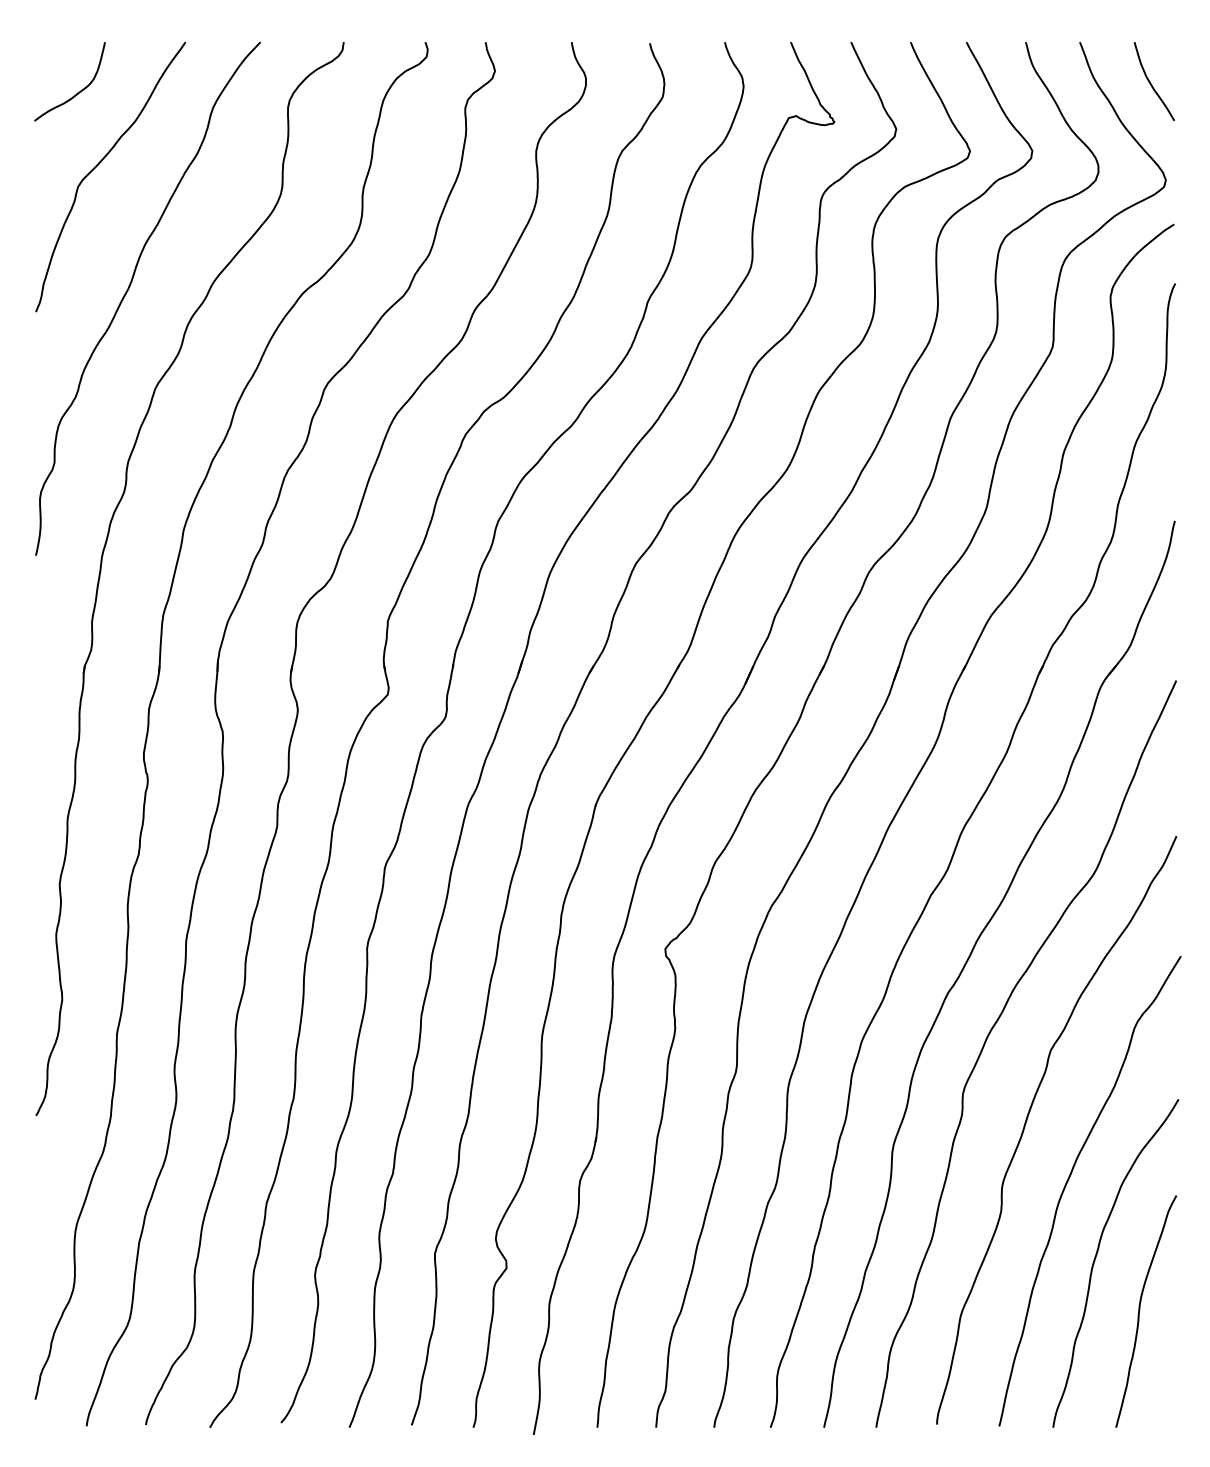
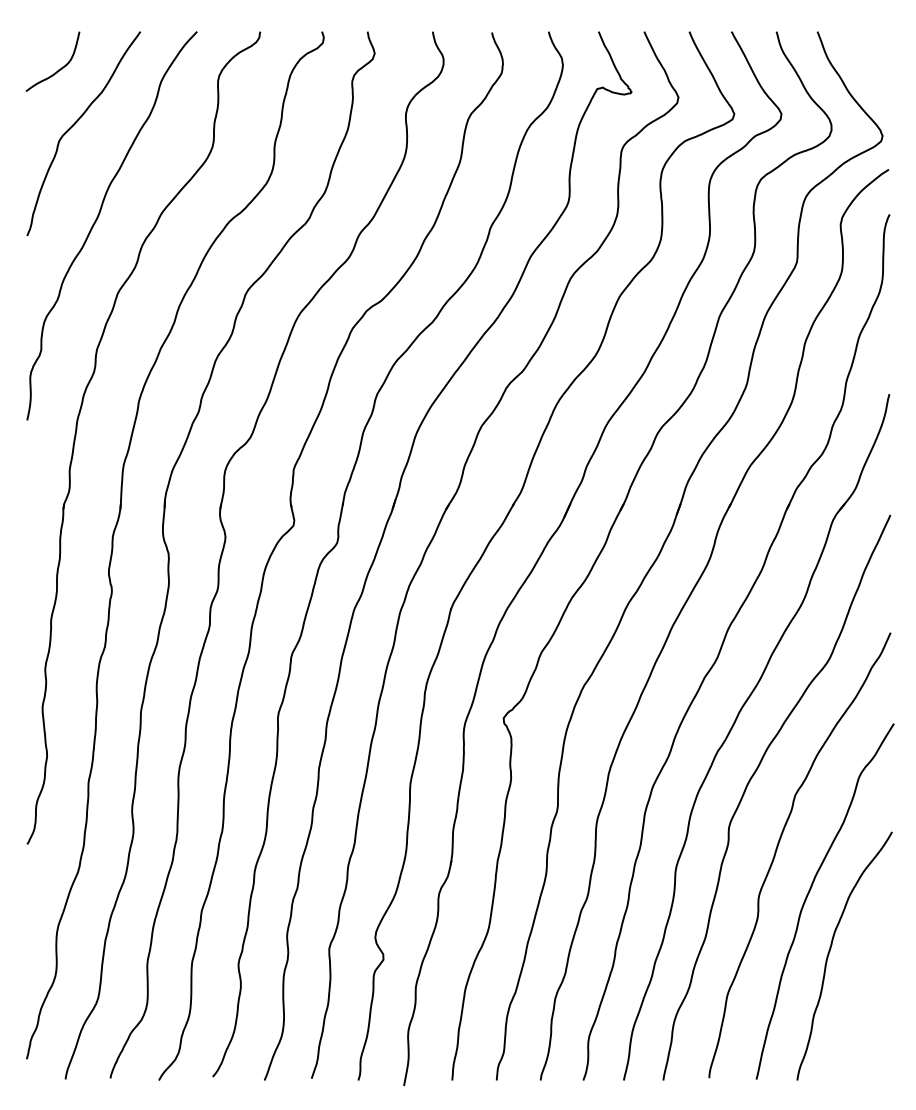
curve: (1151, 83) -> (871, 62), removed
curve: (1140, 1310) -> (863, 991), removed

